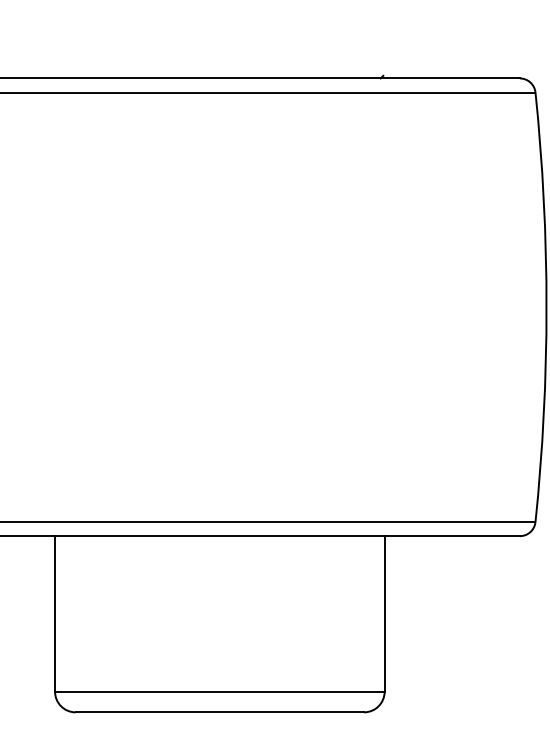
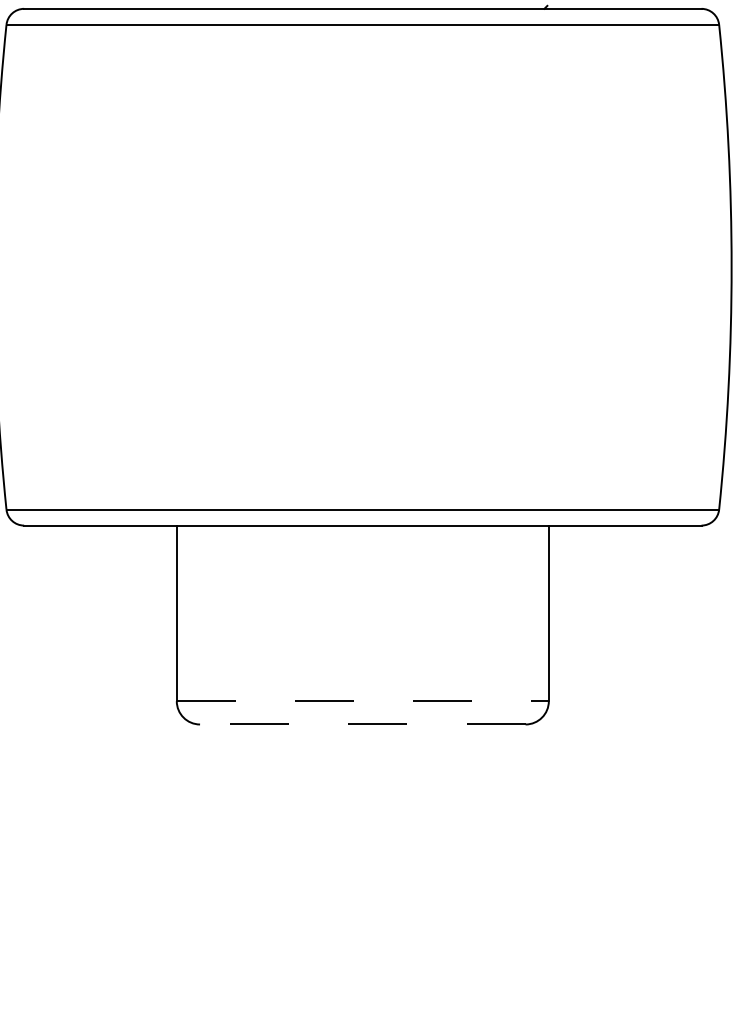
line: (220, 691) -> (363, 701), solid -> dashed
line: (219, 712) -> (362, 724), solid -> dashed

